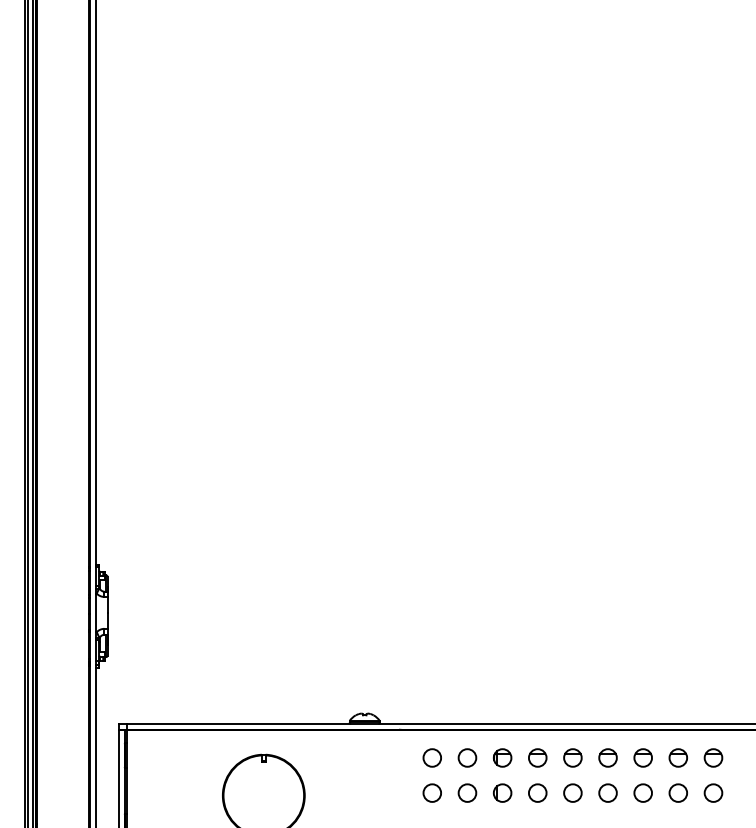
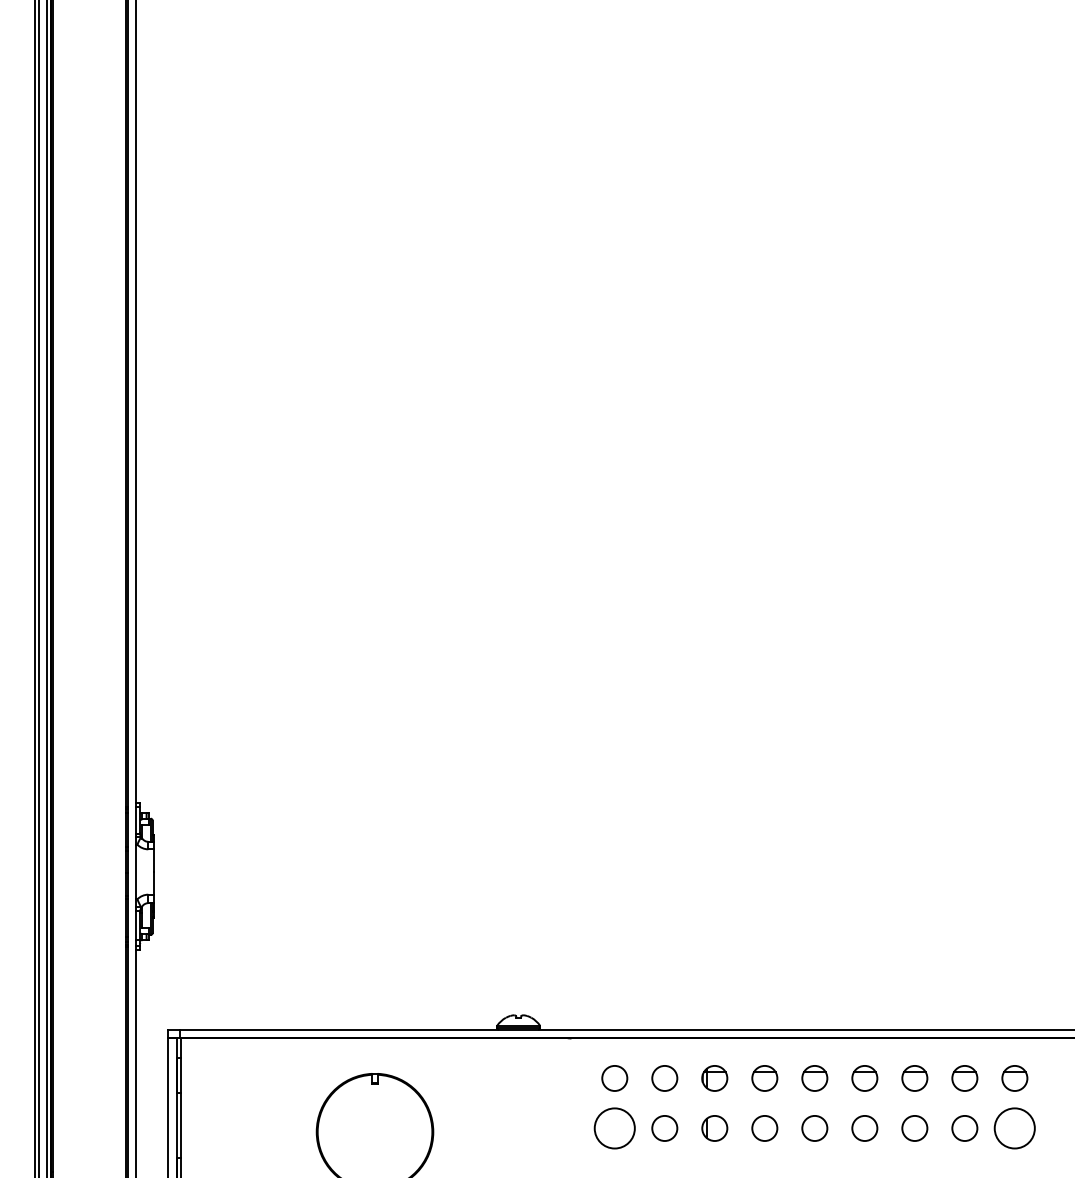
circle: (432, 792) -> (614, 1127), size x1.6
circle: (713, 793) -> (1014, 1128), size x1.6

